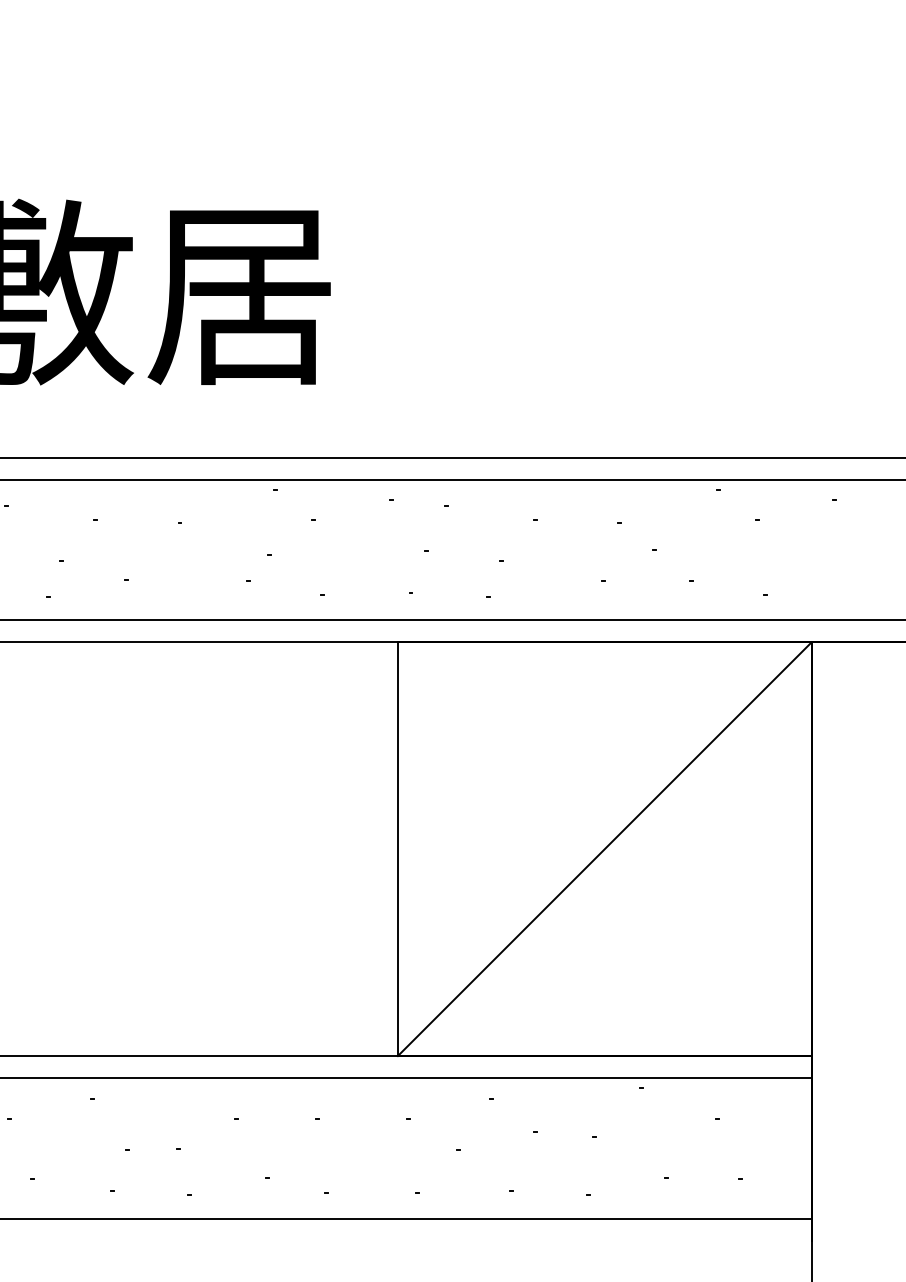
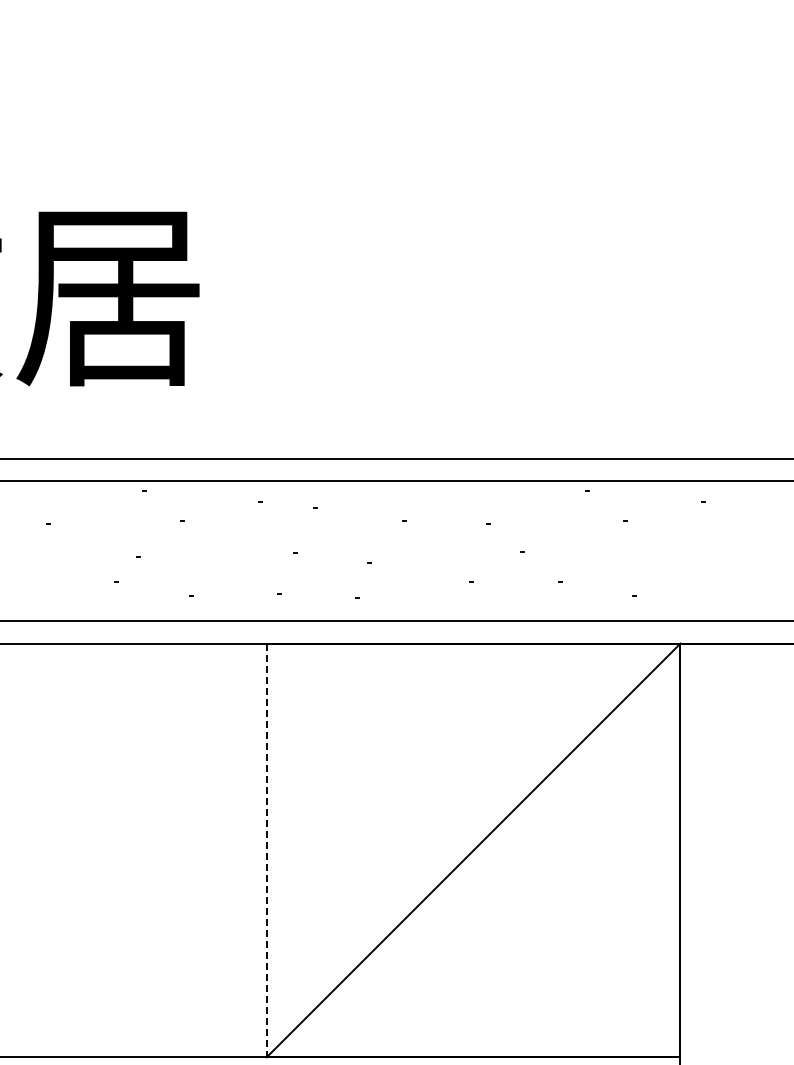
line: (397, 849) -> (266, 850), solid -> dashed

